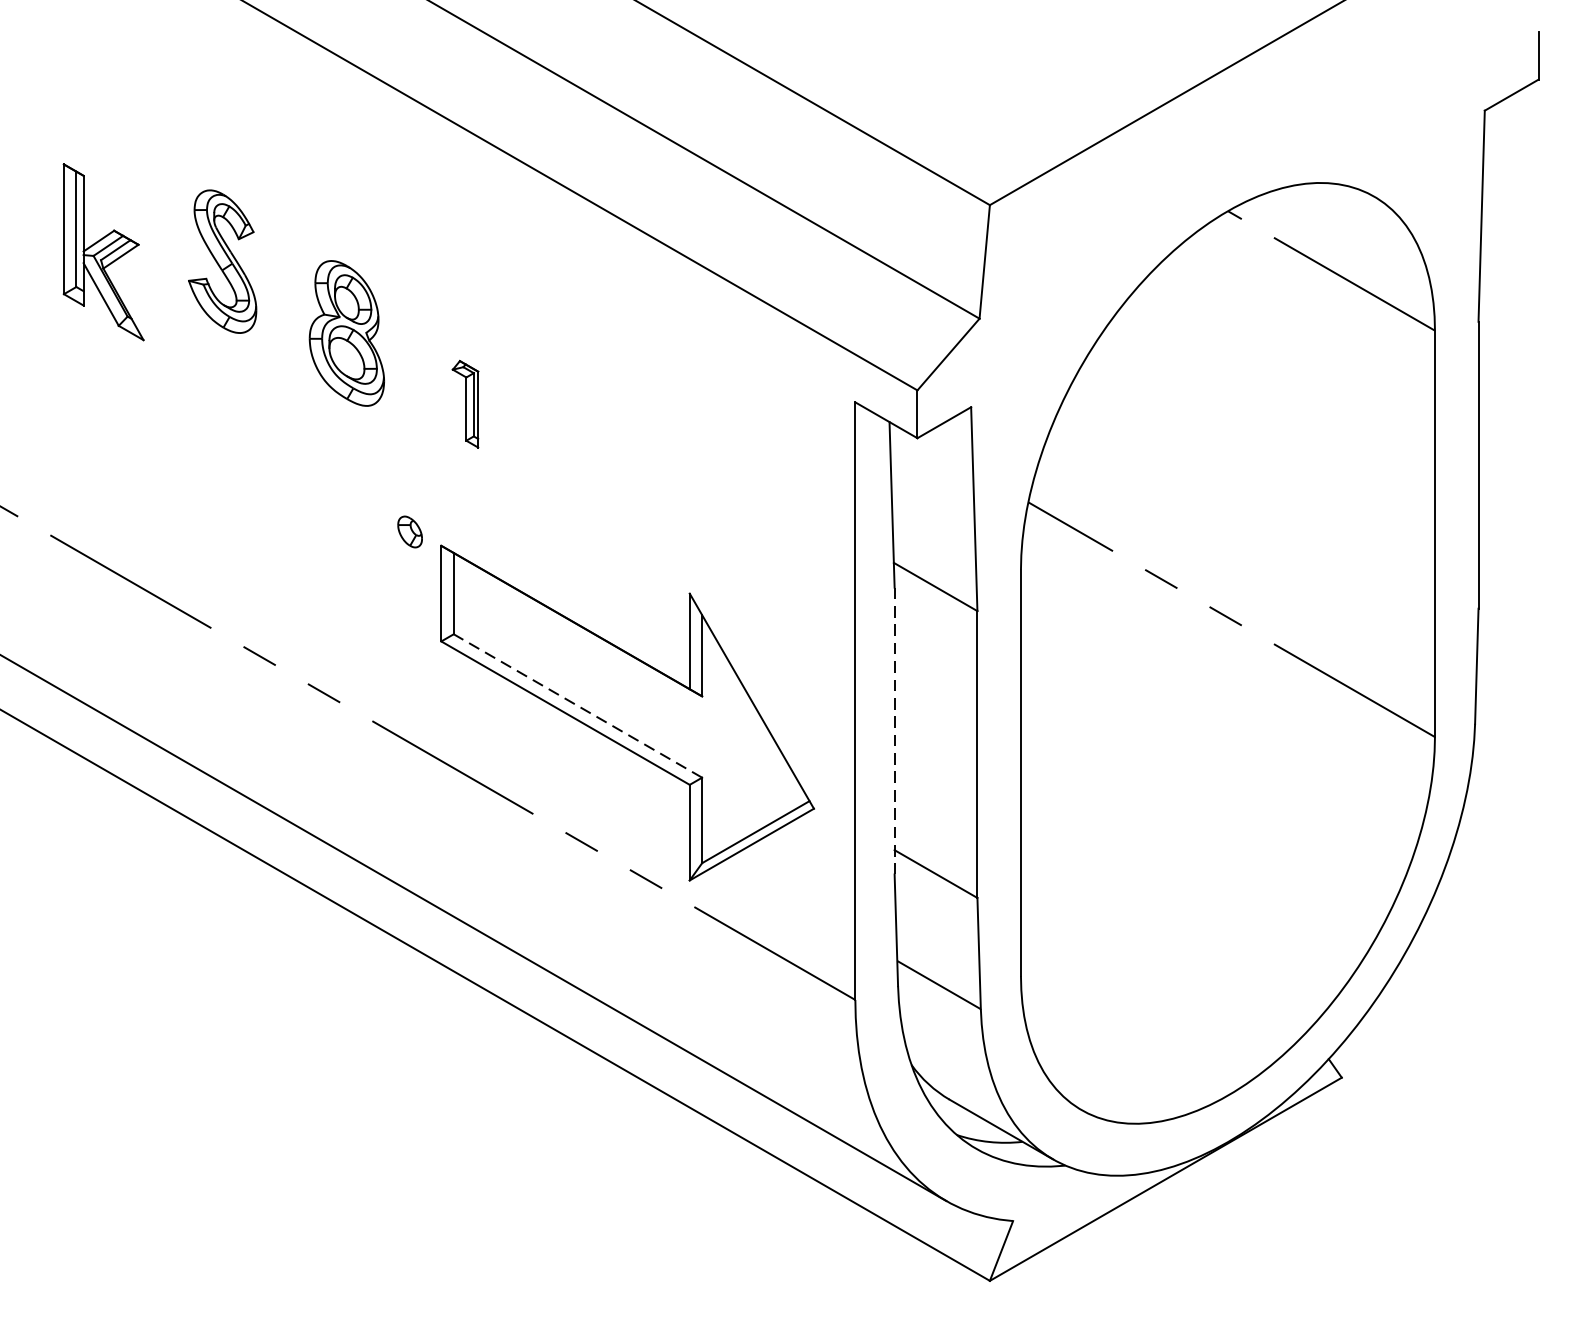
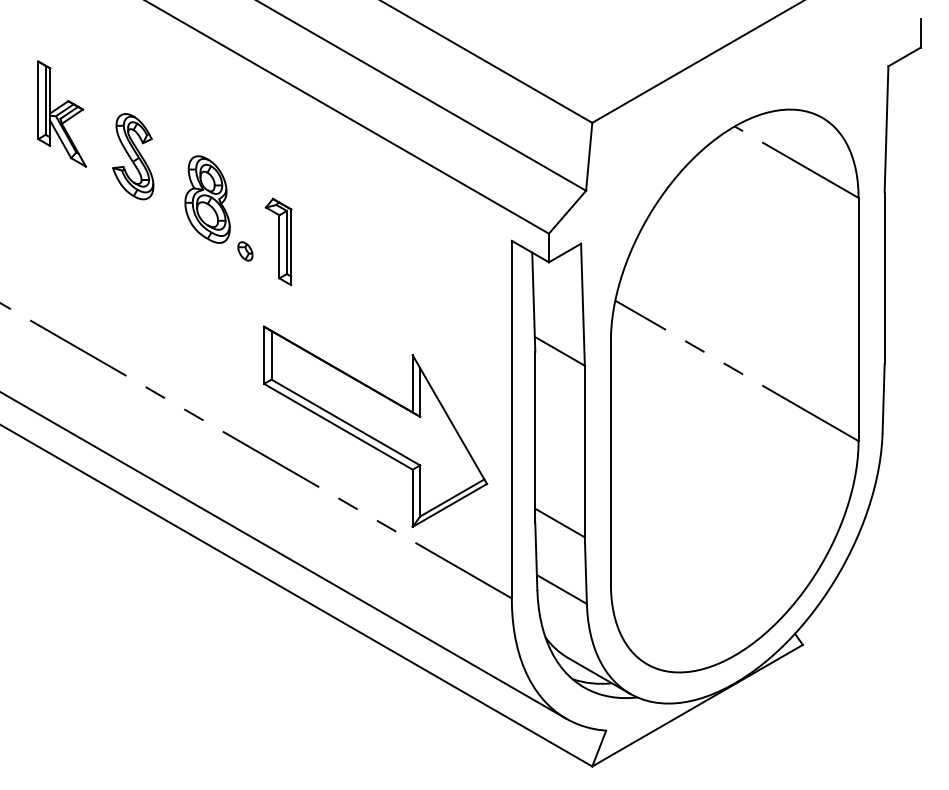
part: (102, 251) -> (61, 113), moved
part: (465, 403) -> (278, 241), size x1.67
part: (410, 532) -> (245, 251), moved
line: (577, 705) -> (345, 422), dashed -> solid
line: (894, 731) -> (535, 437), dashed -> solid

